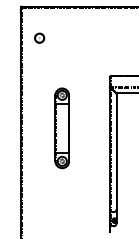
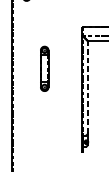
part: (61, 128) -> (44, 68), size x0.7
line: (116, 151) -> (87, 87), solid -> dashed

